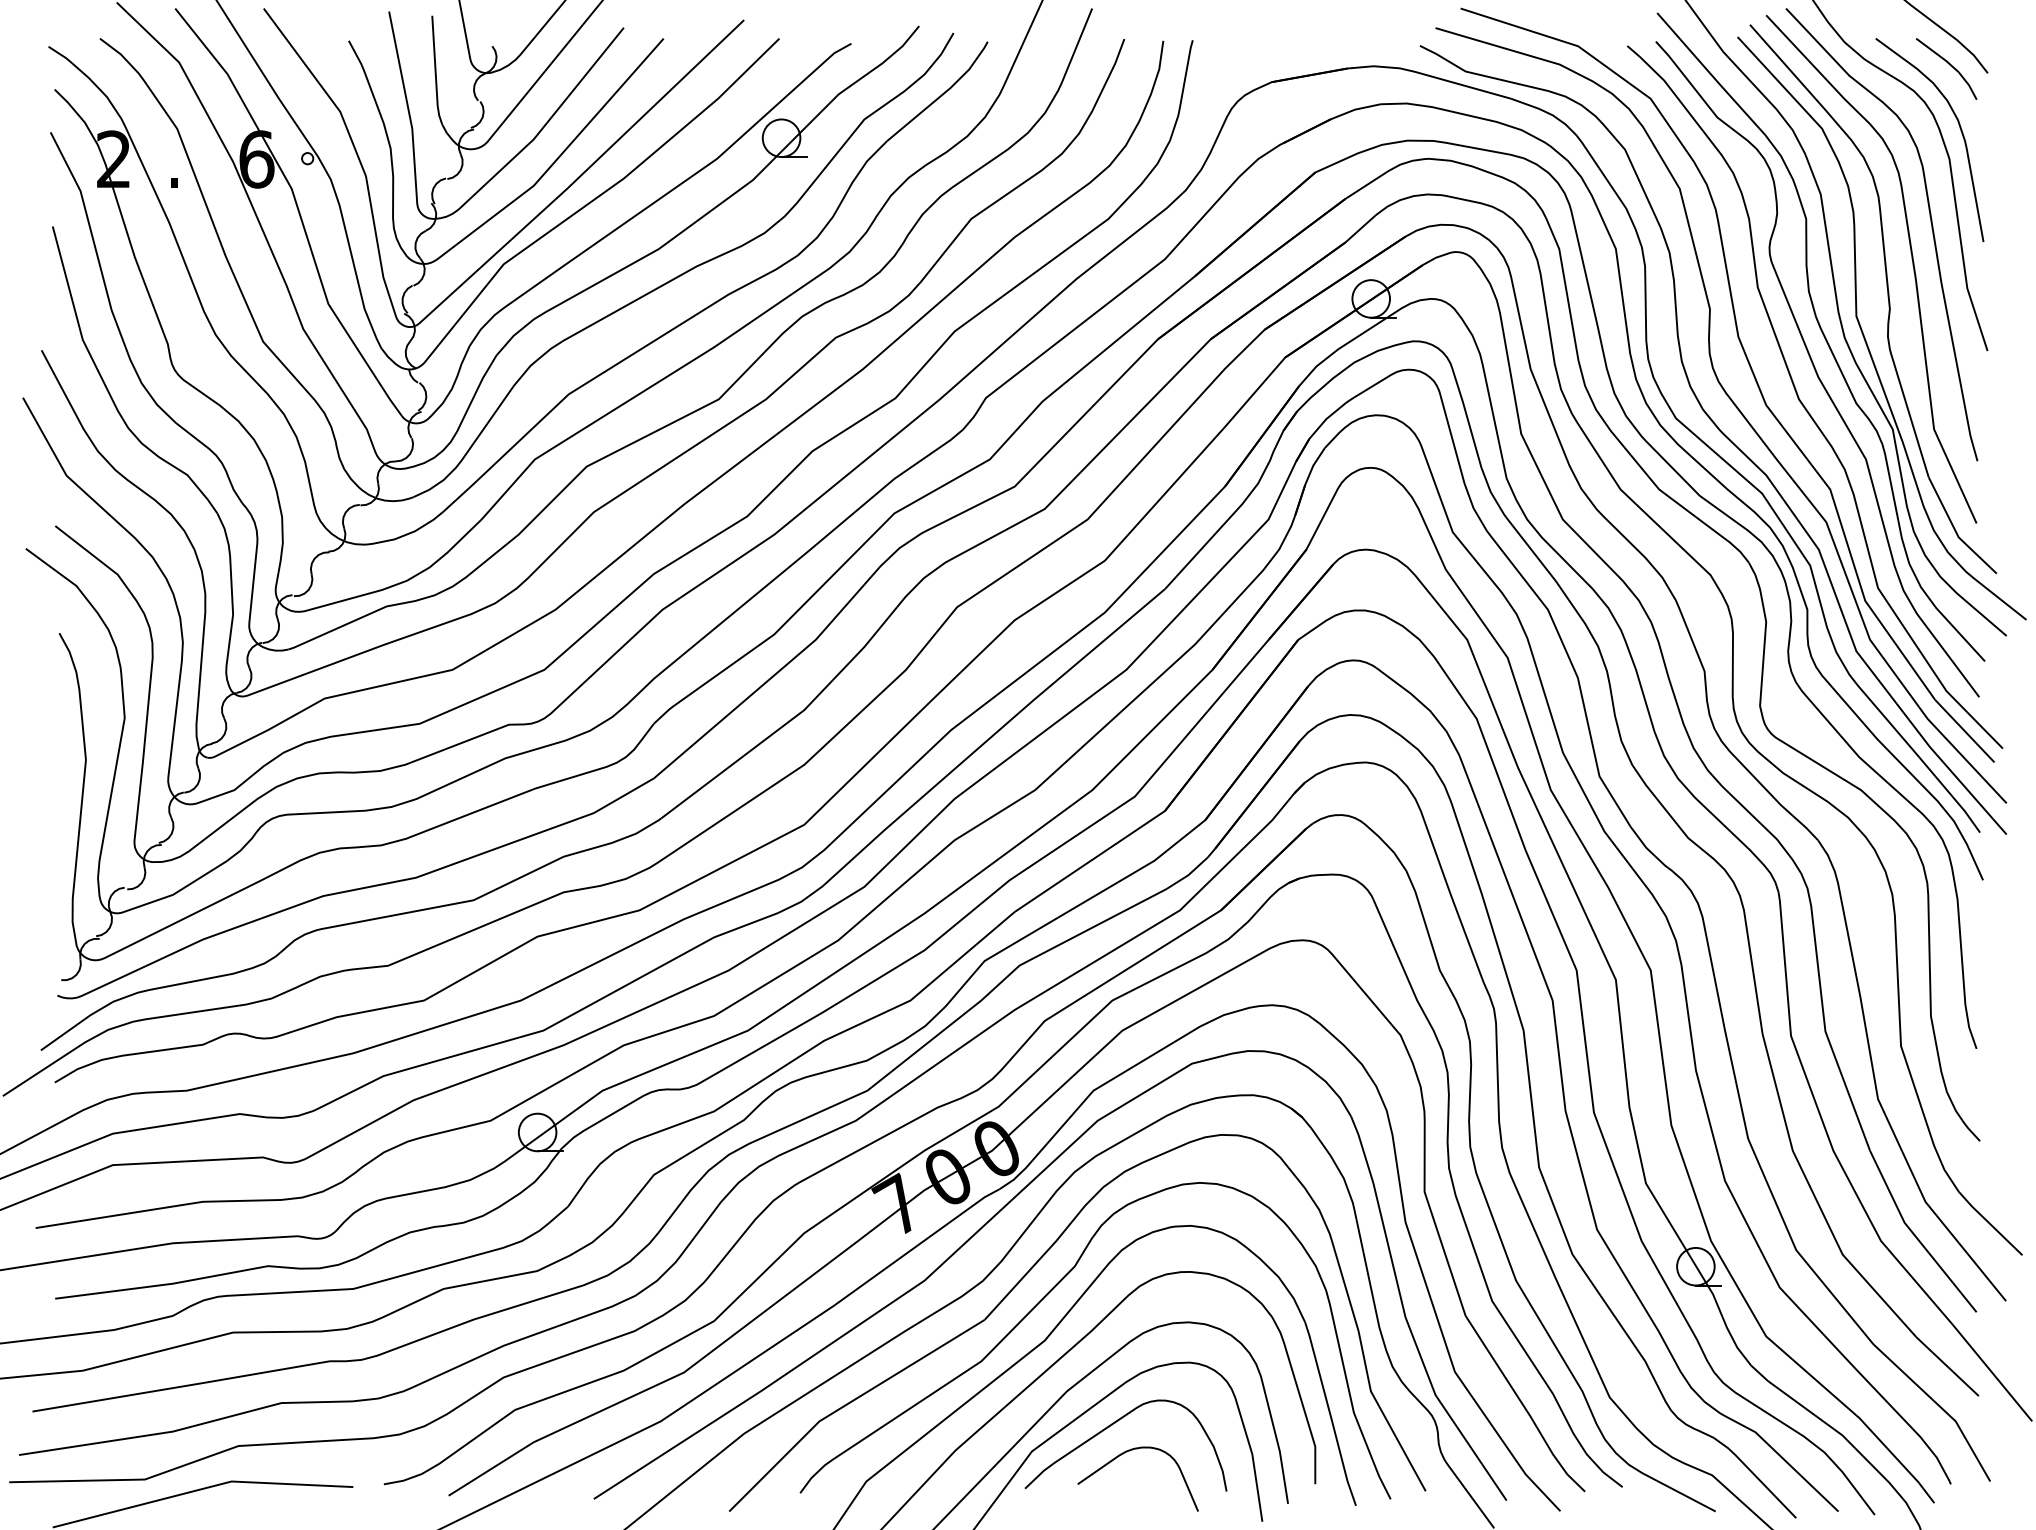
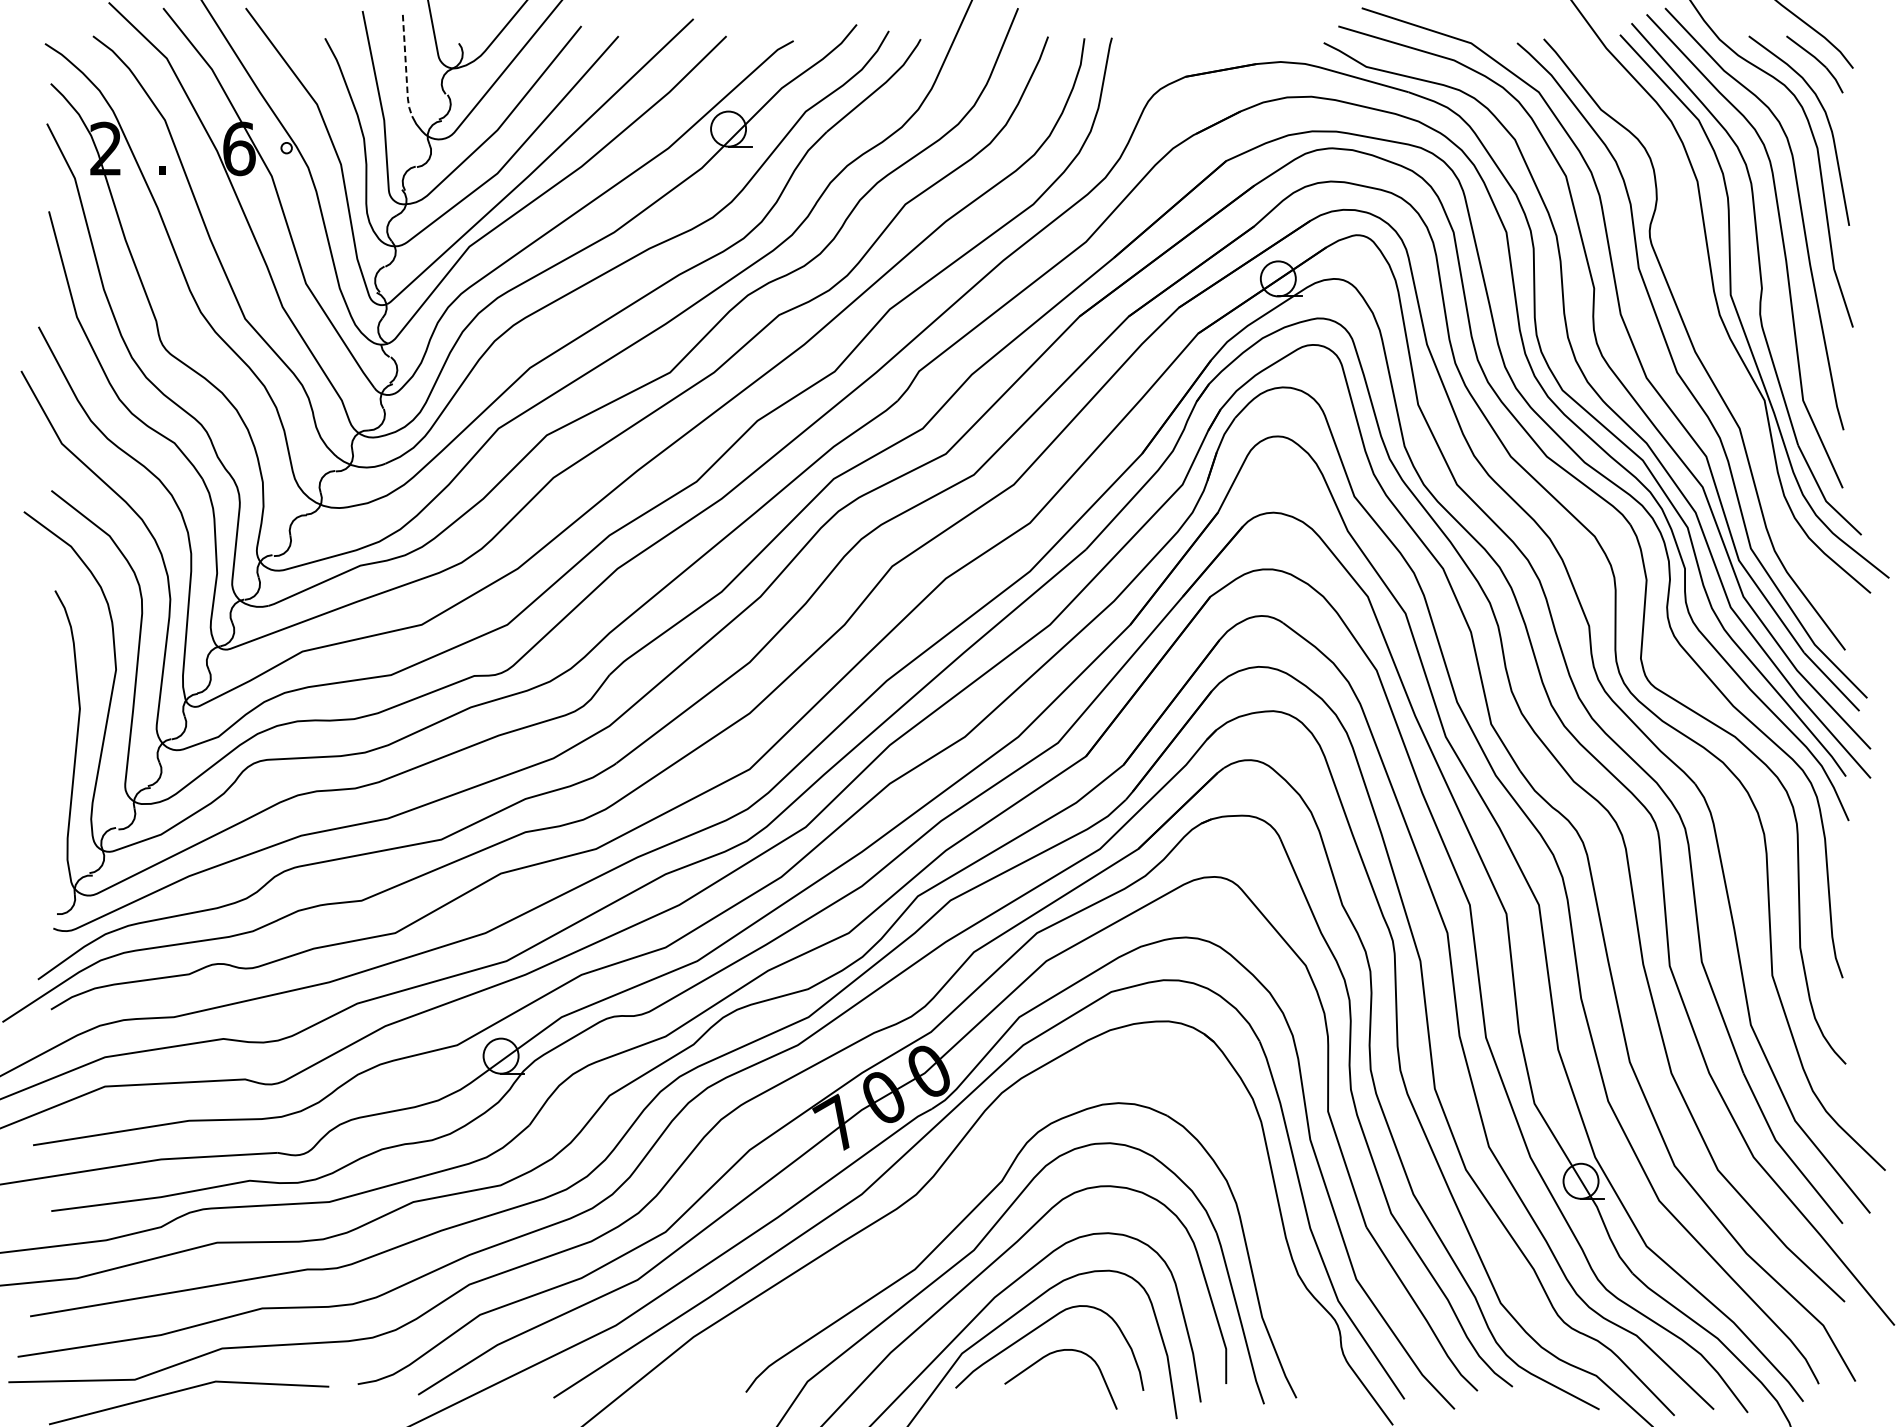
line: (435, 72) -> (405, 67), solid -> dashed
curve: (1822, 334) -> (1699, 312), removed
part: (1028, 1273) -> (958, 1187), removed

